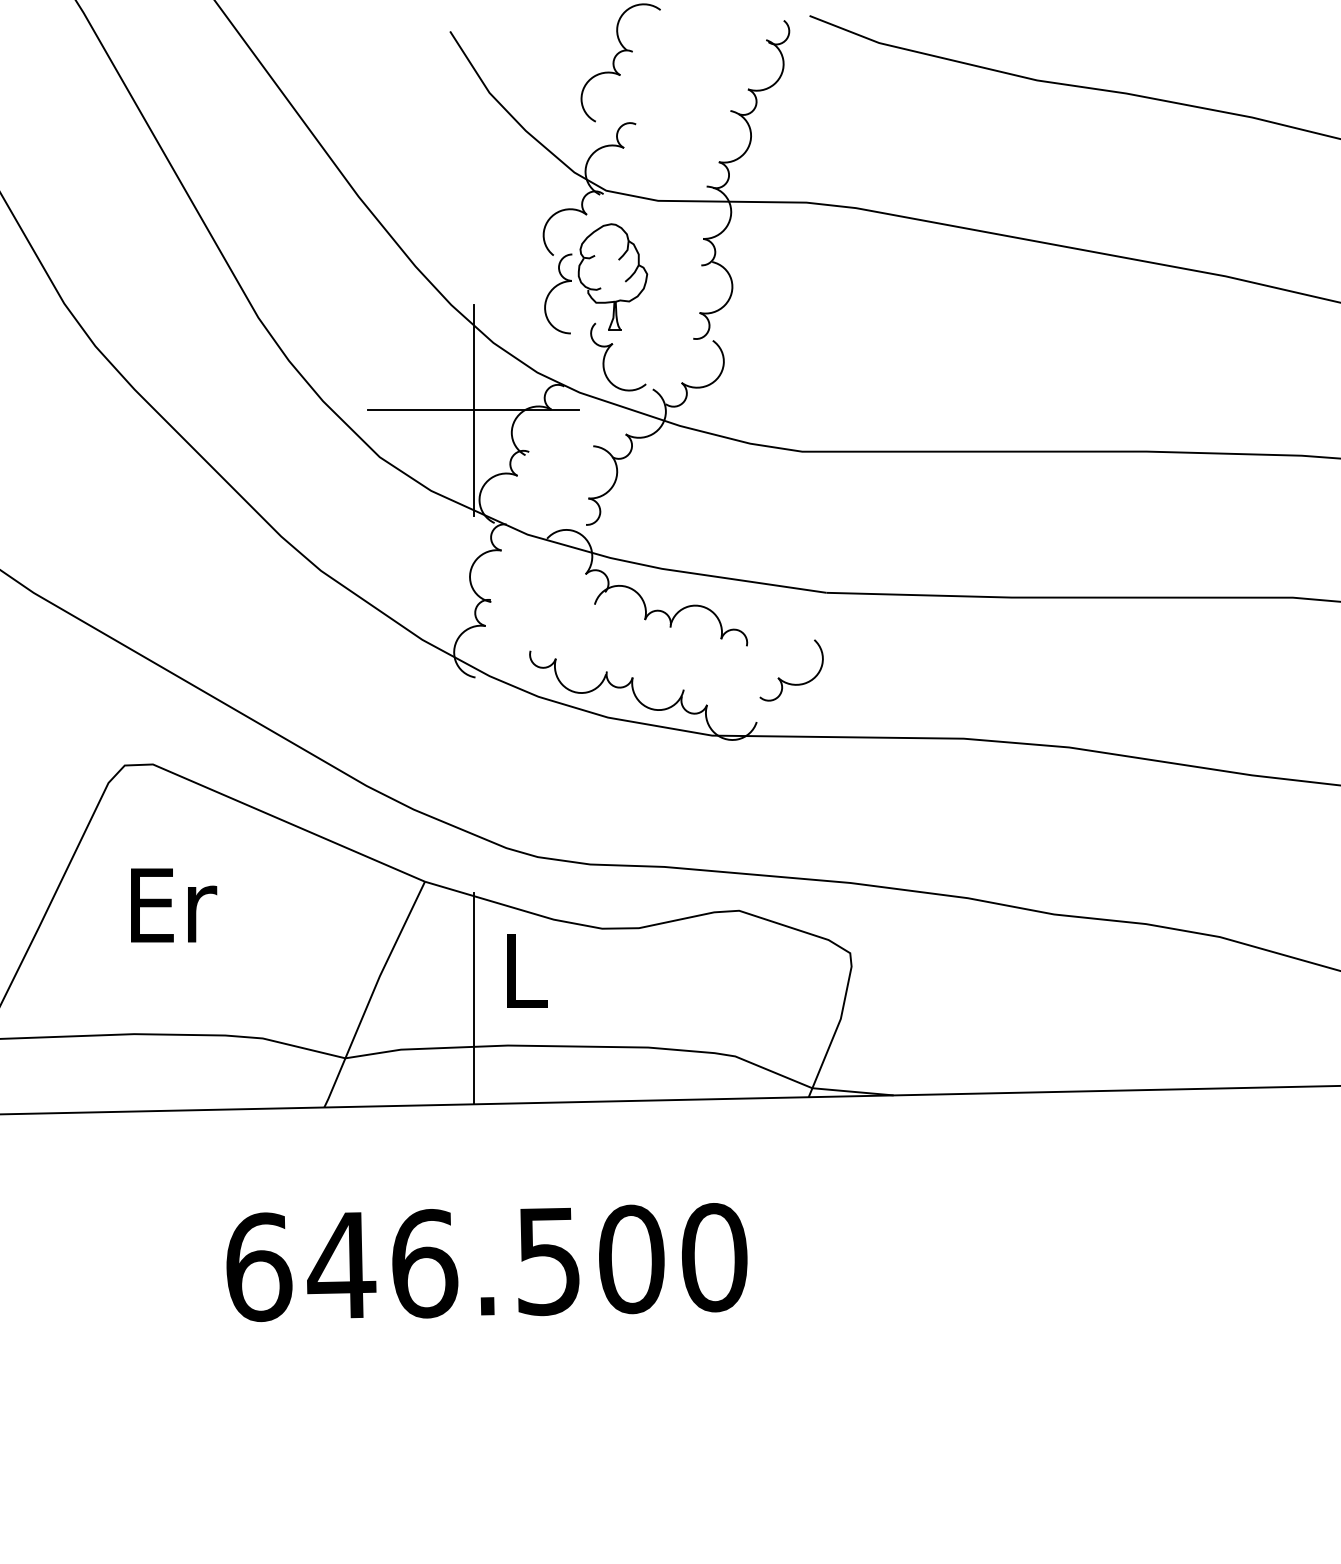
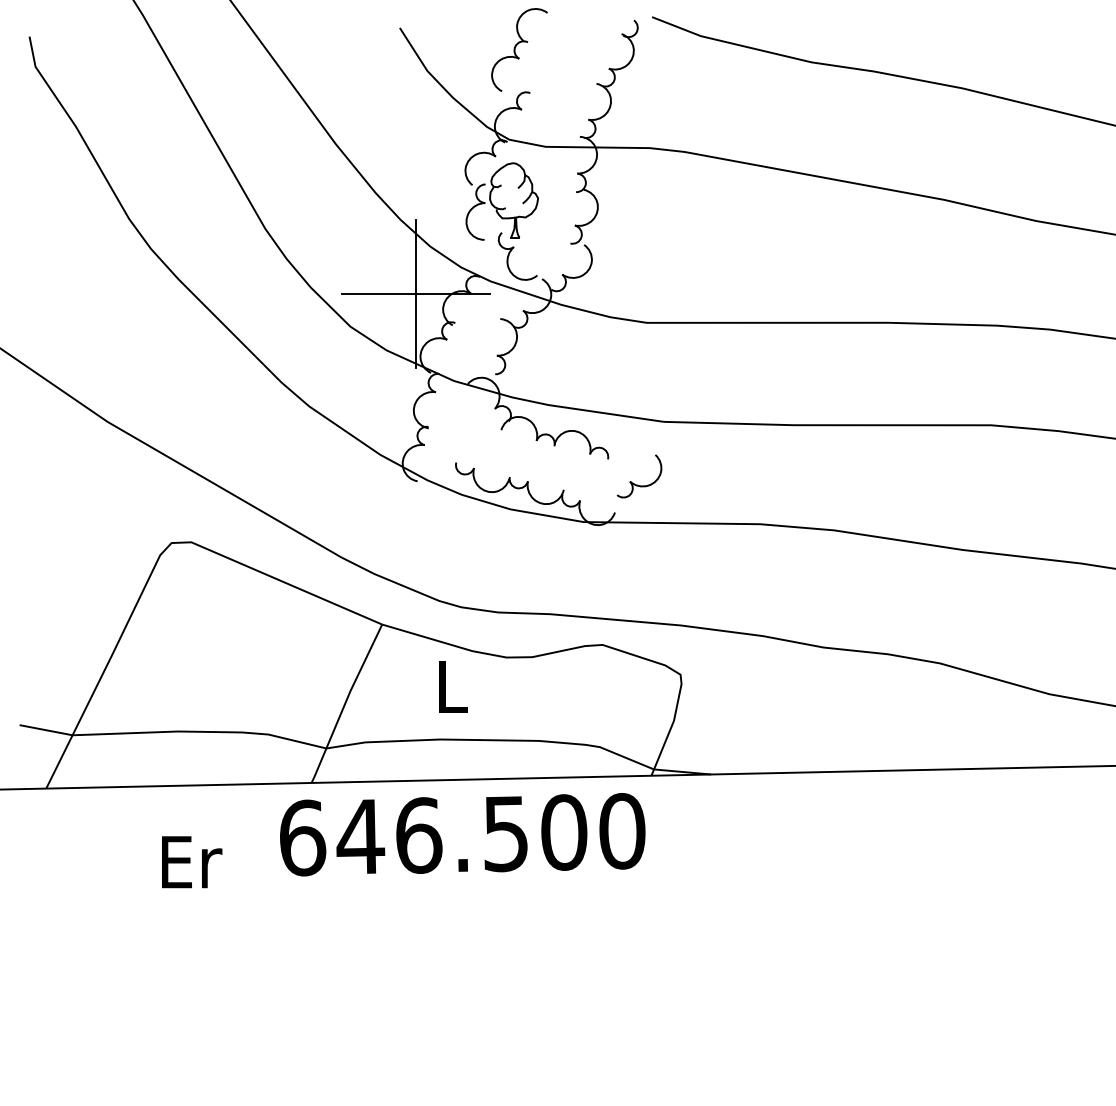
text: (174, 905) -> (192, 862), moved
line: (473, 998) -> (416, 706), removed
text: (486, 1262) -> (462, 834), moved

